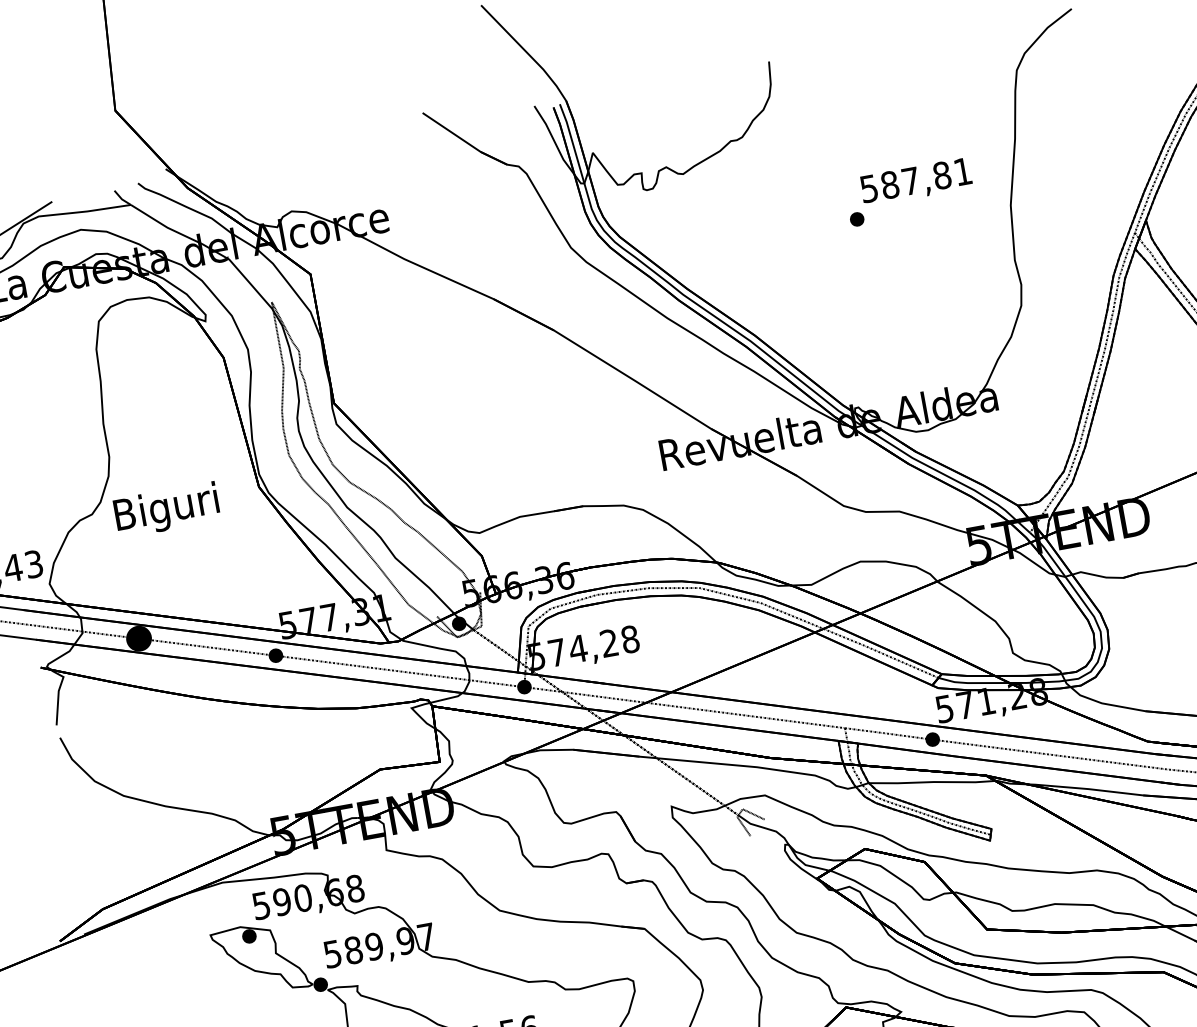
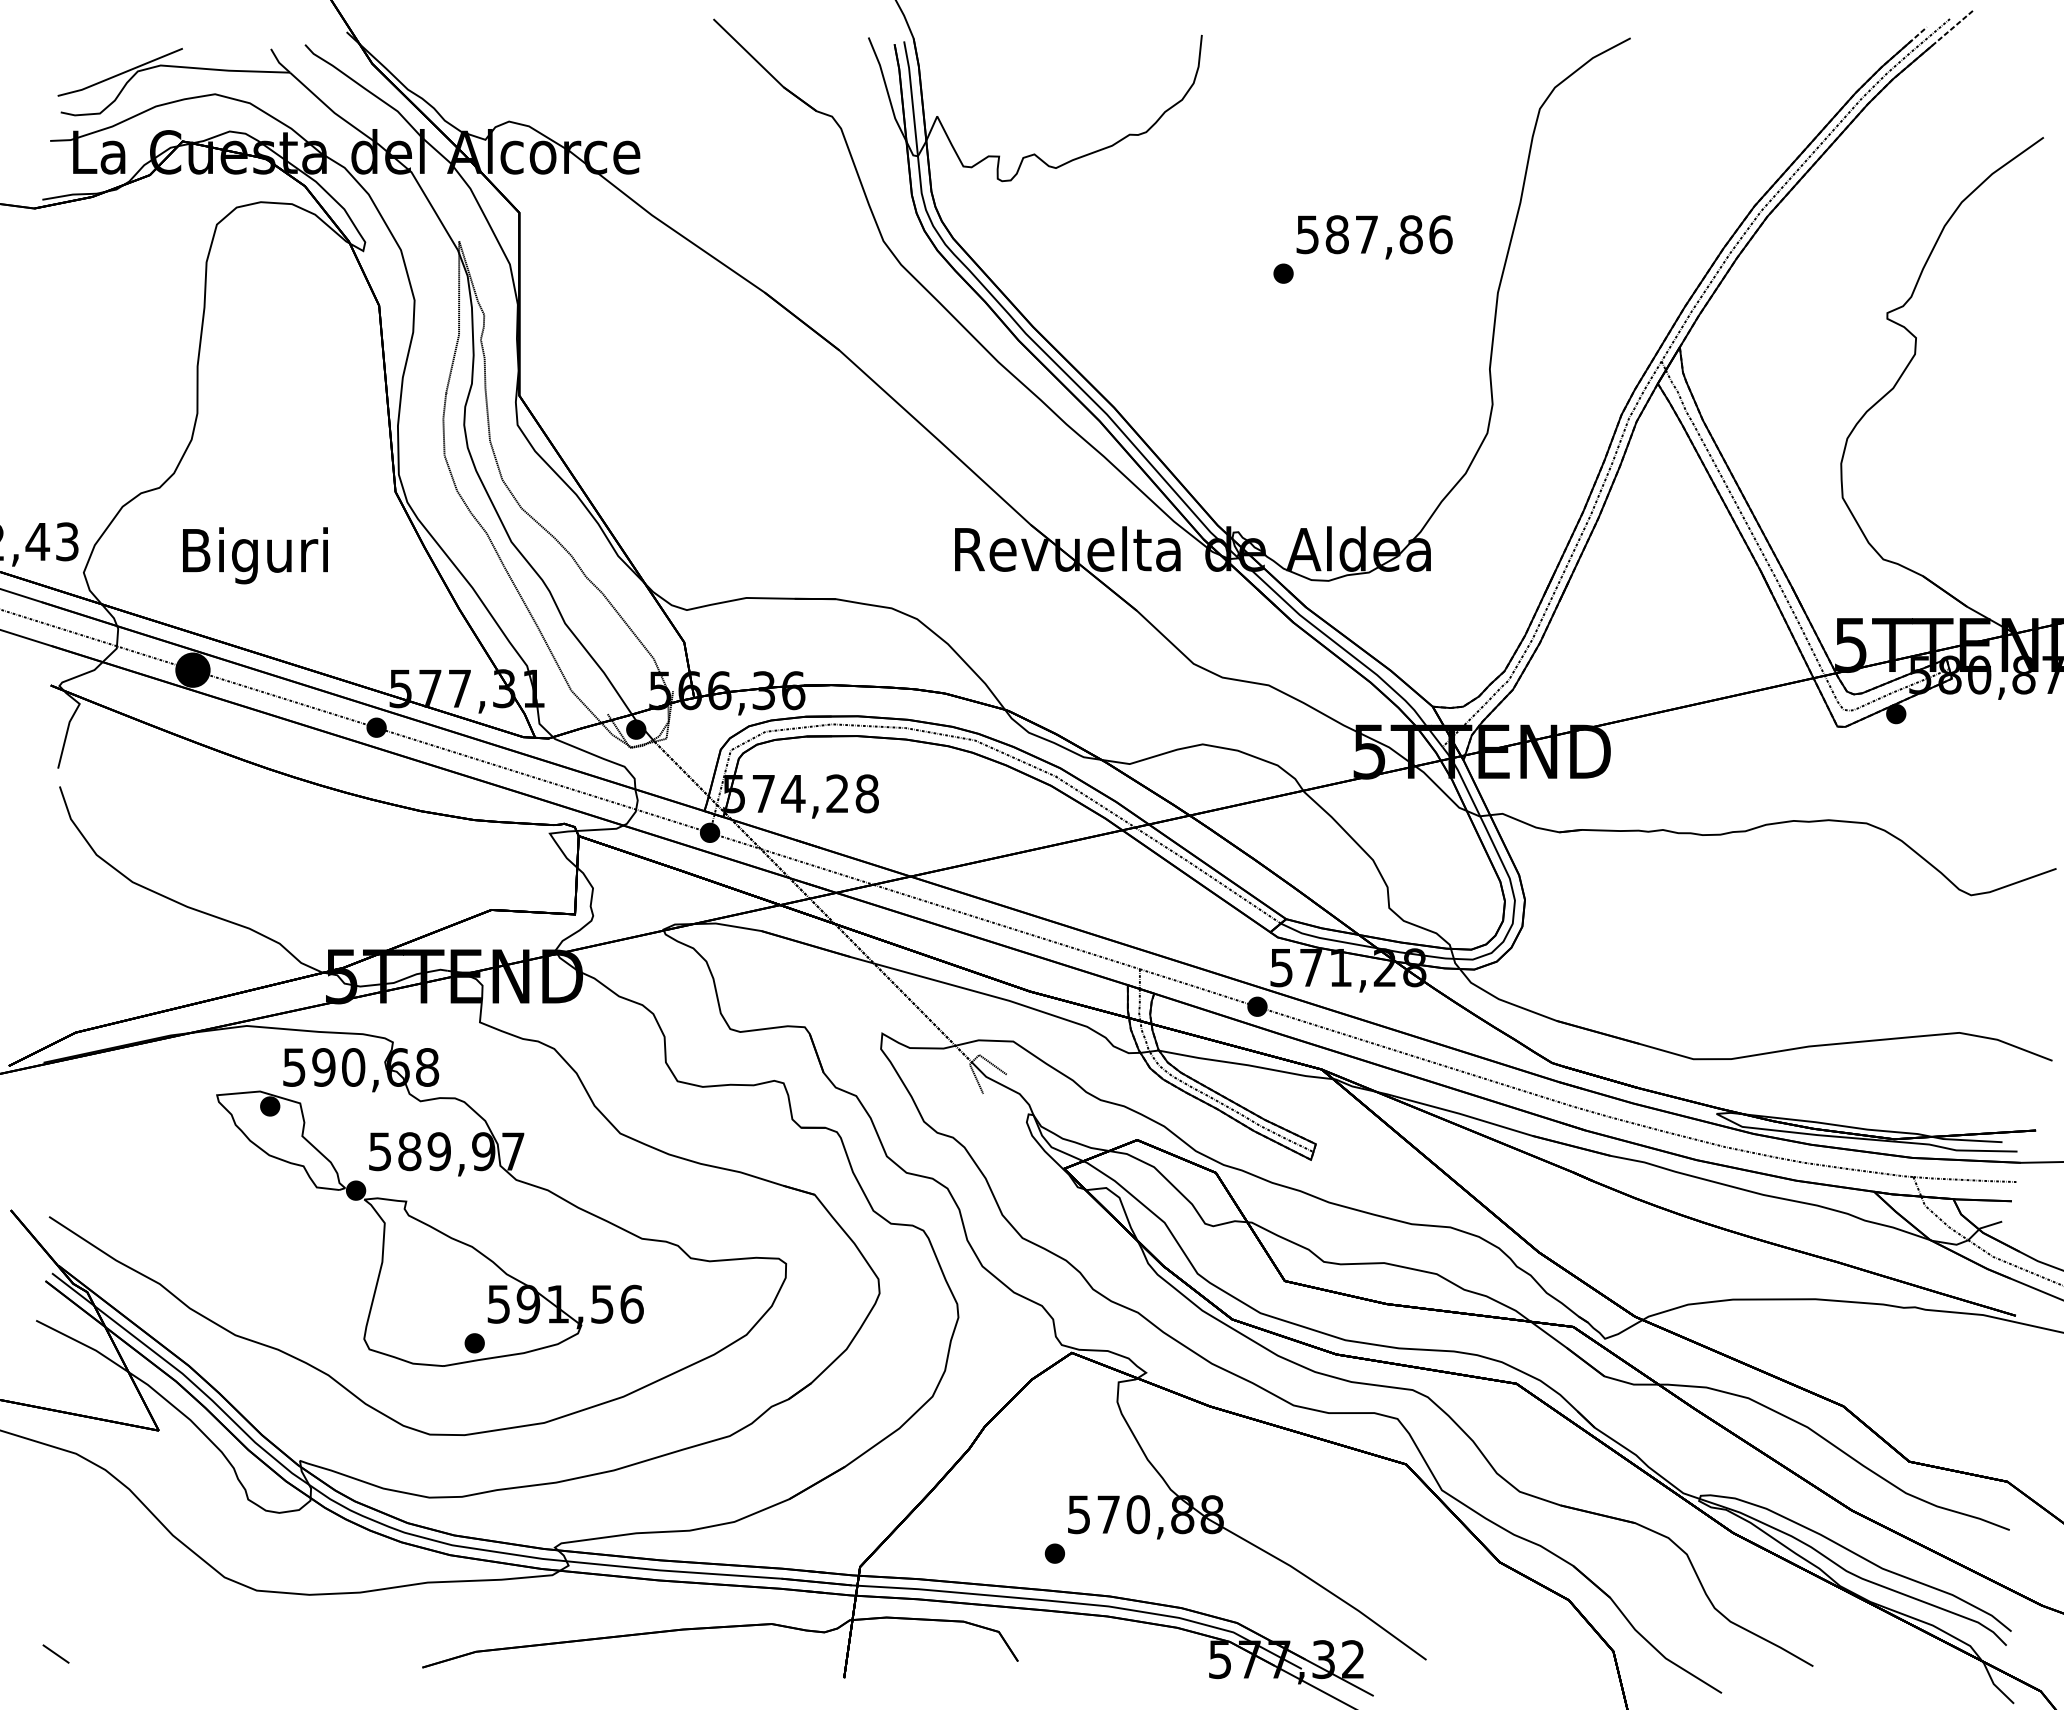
text: (962, 171) -> (1440, 234), 587,81 -> 587,86
text: (167, 510) -> (255, 555), moved

